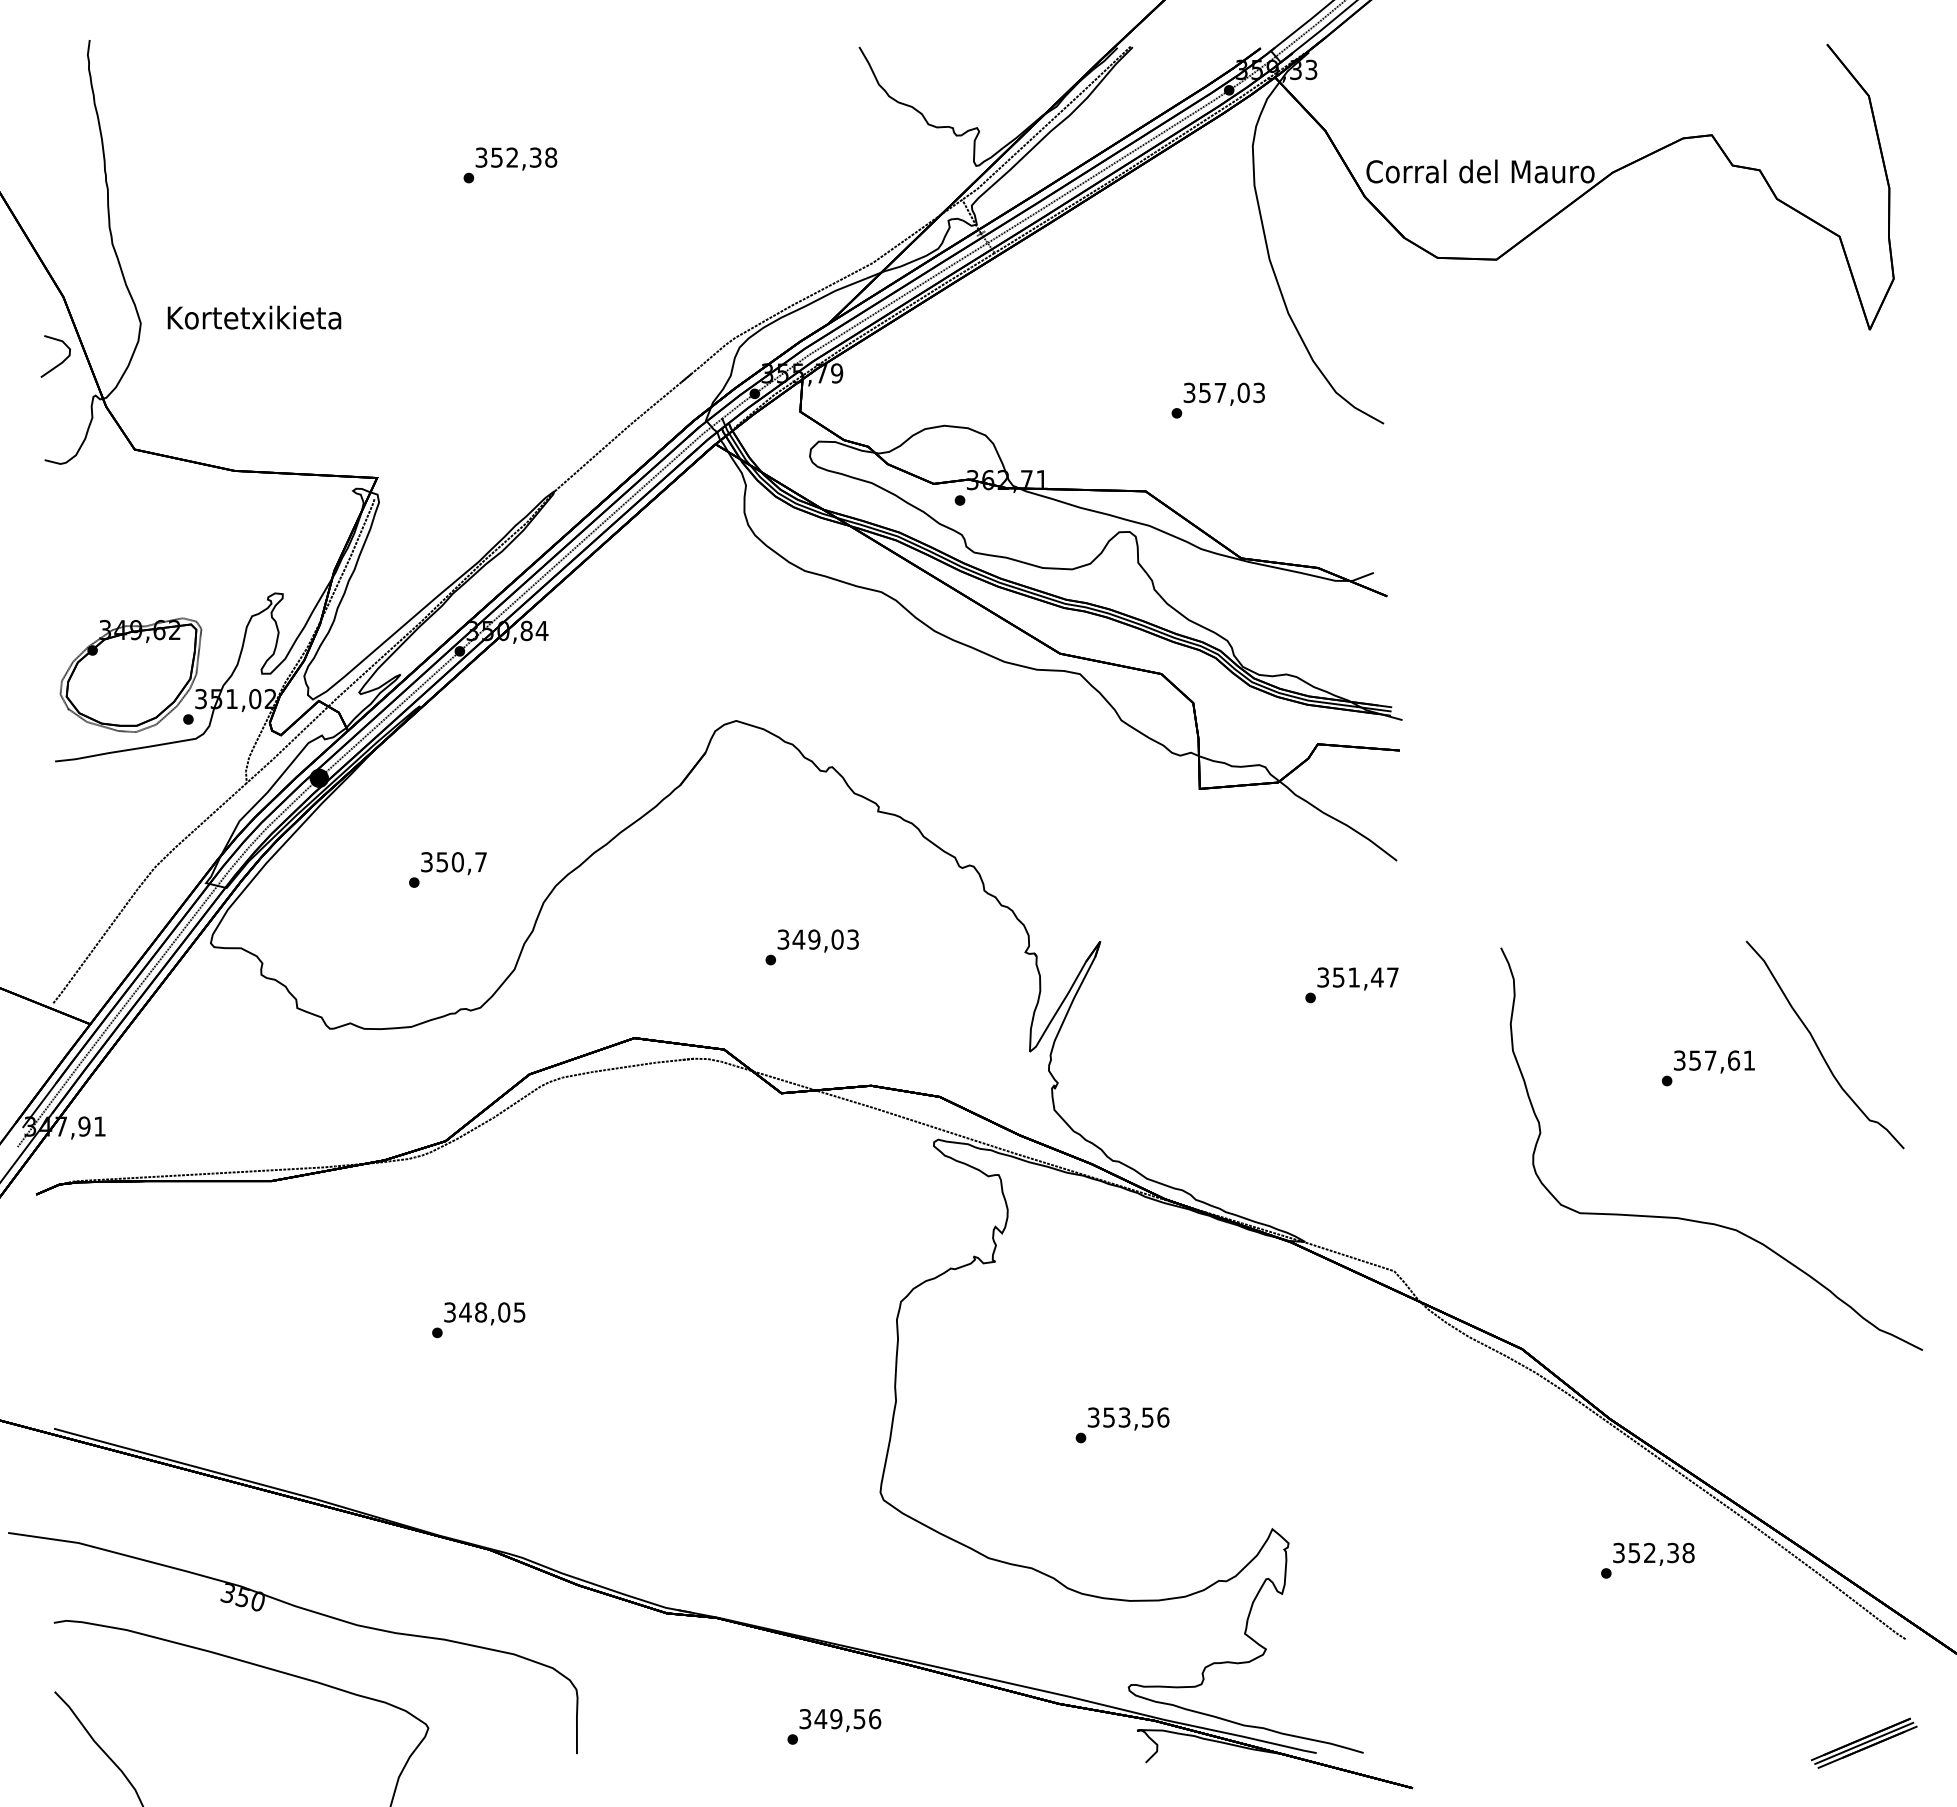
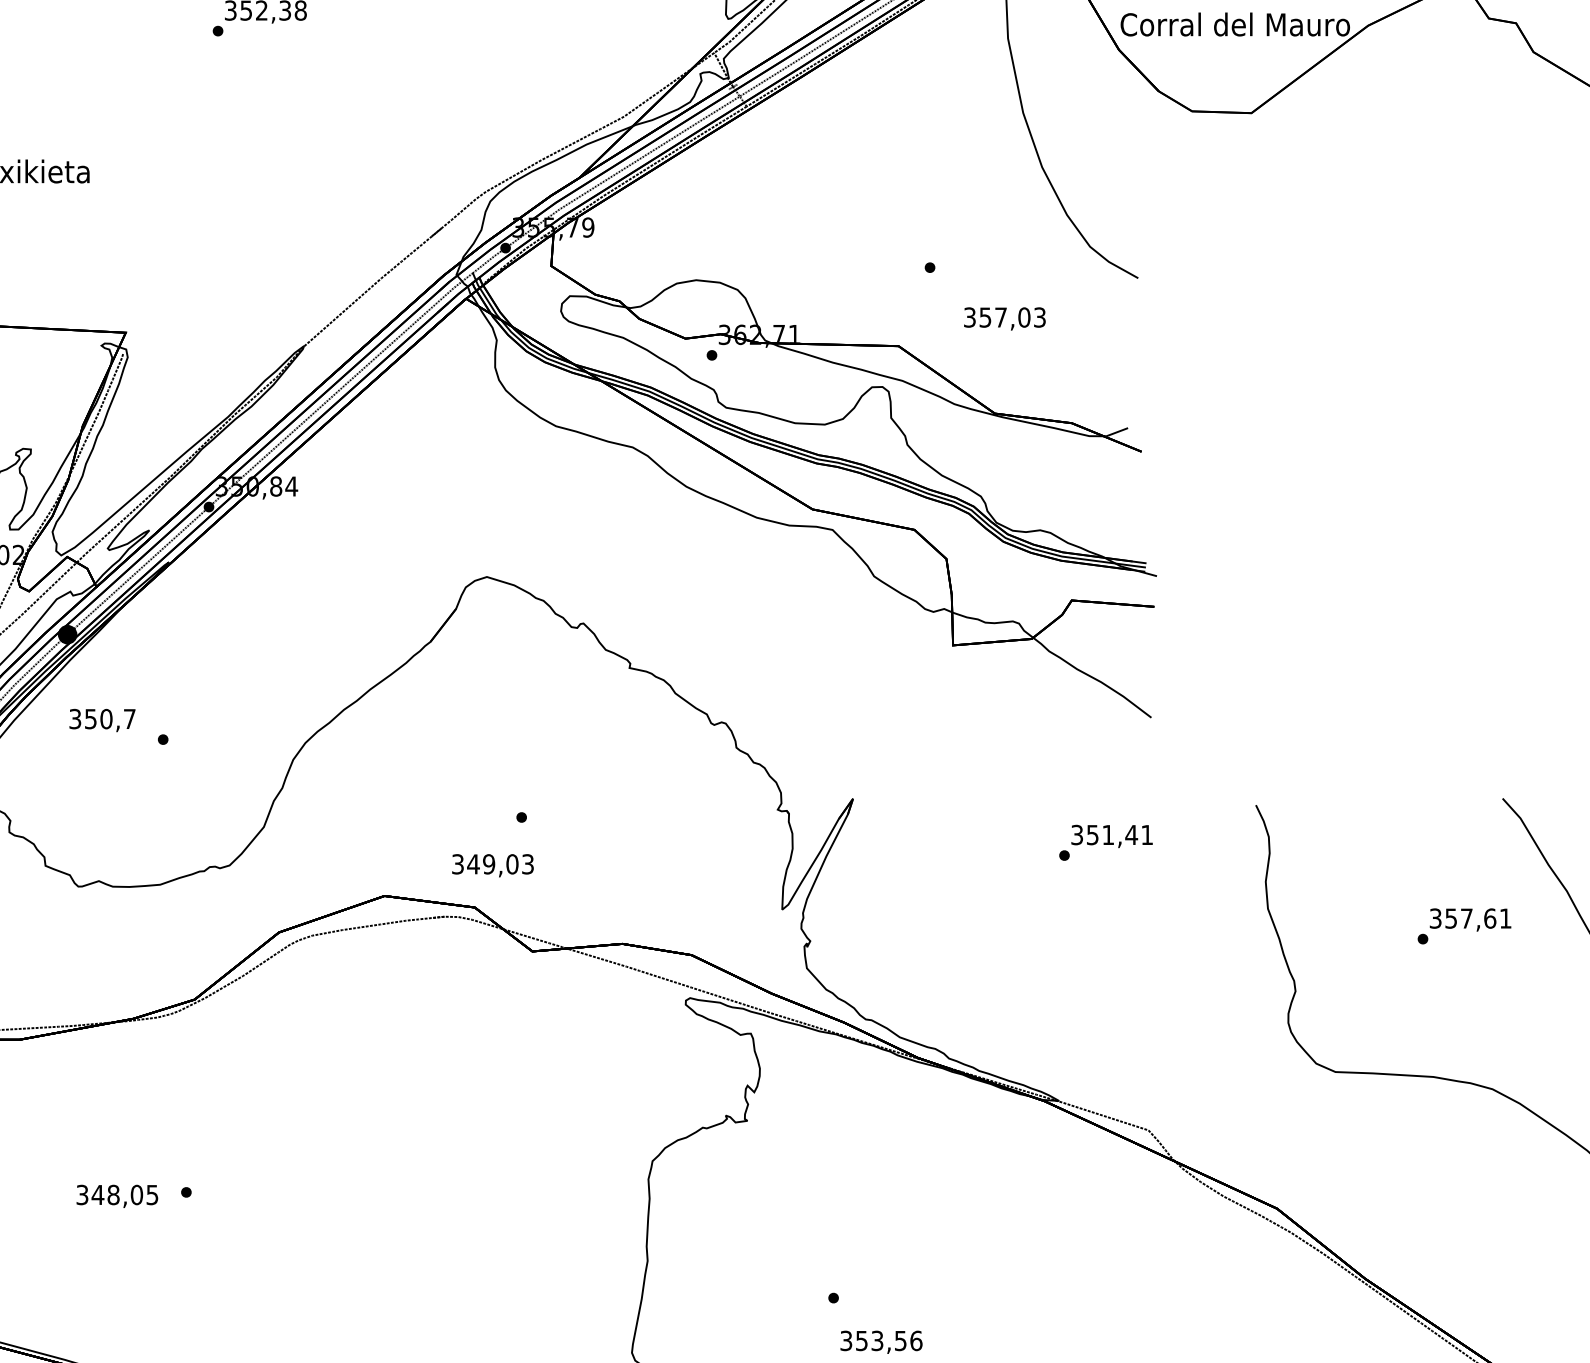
text: (1223, 393) -> (1004, 318), moved
text: (453, 863) -> (102, 720), moved
text: (817, 940) -> (492, 865), moved
text: (1392, 977) -> (1146, 835), 351,47 -> 351,41
text: (484, 1313) -> (117, 1196), moved
text: (1128, 1418) -> (881, 1341), moved

